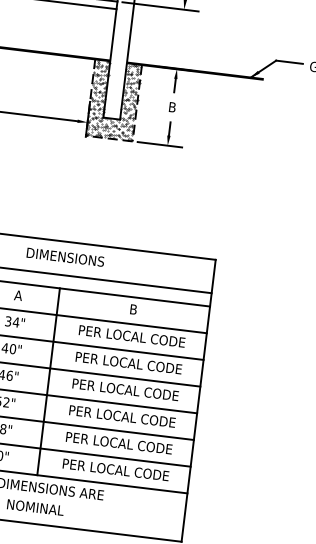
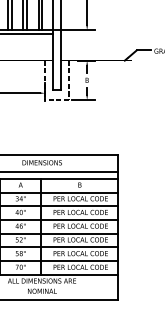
hatch: (114, 100) -> (57, 80), removed

